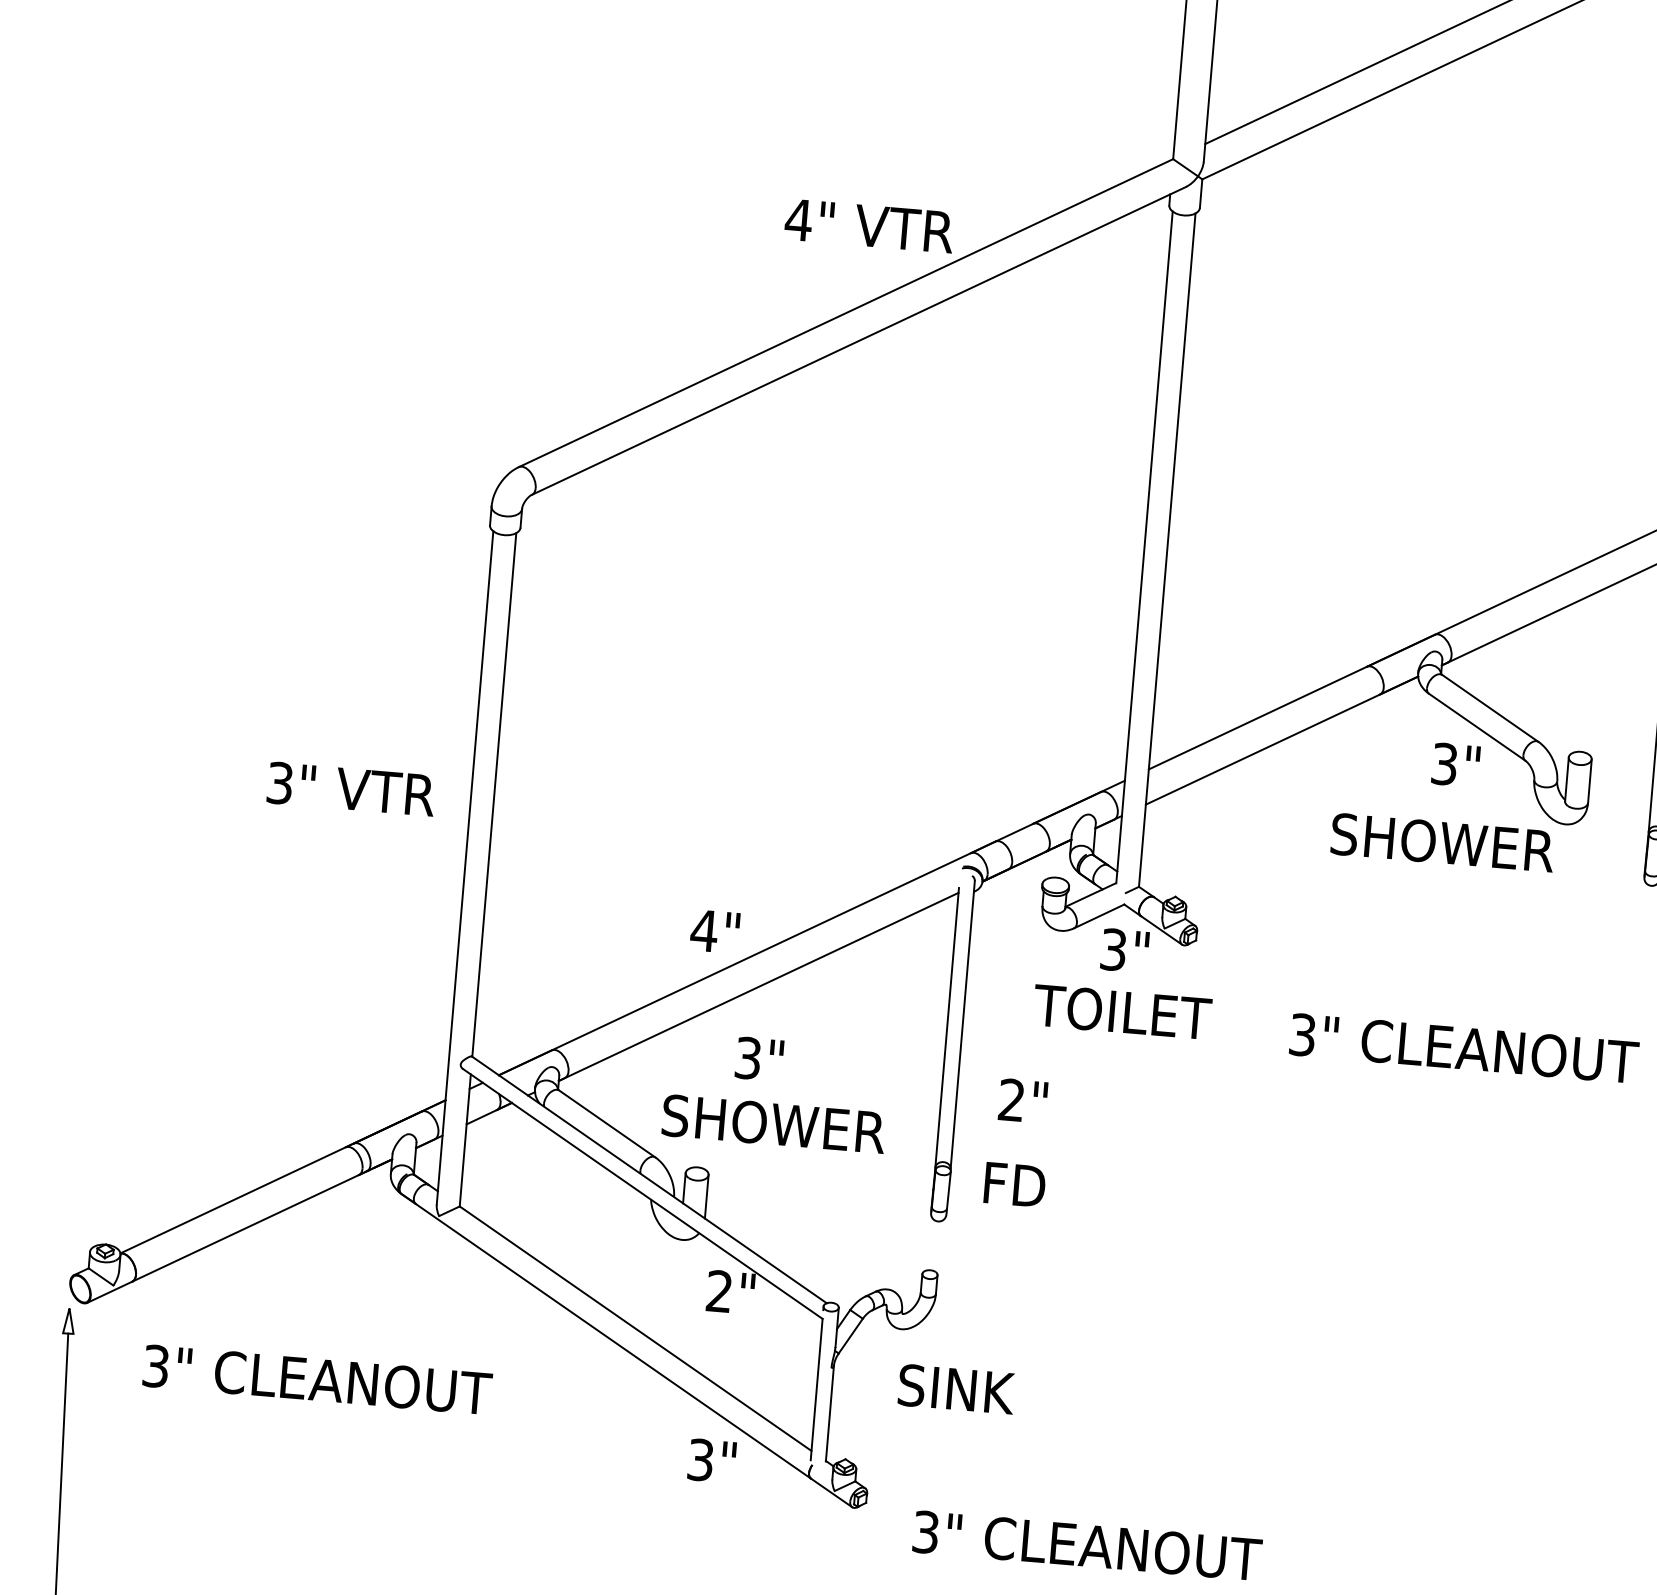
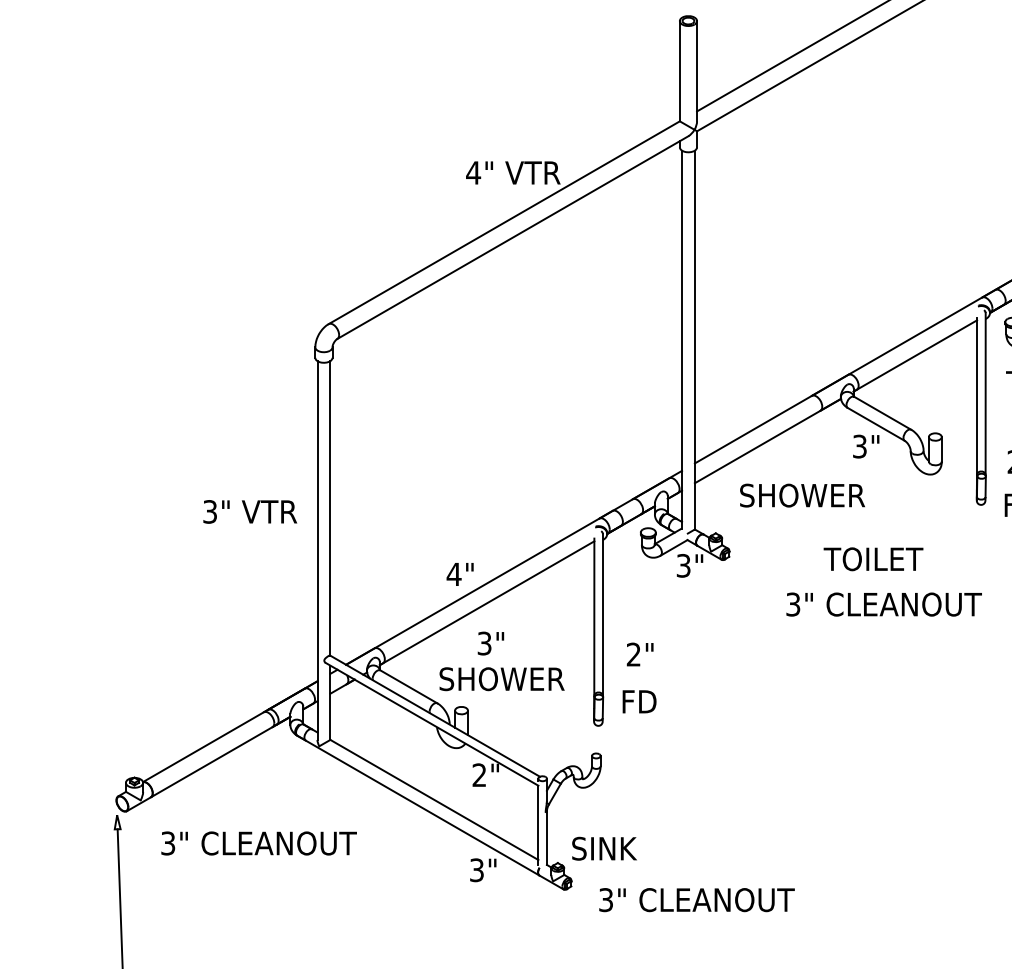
text: (1442, 842) -> (802, 495), moved
text: (1122, 1012) -> (873, 559), moved
text: (956, 1388) -> (604, 848), moved

